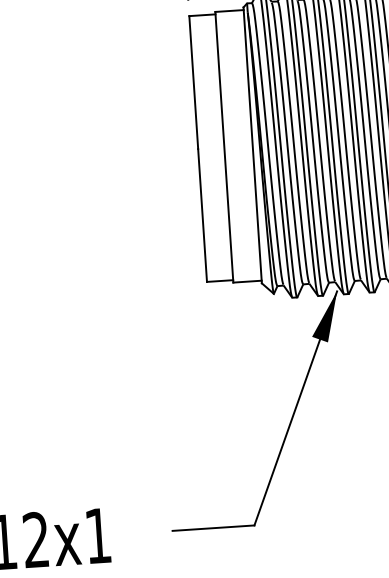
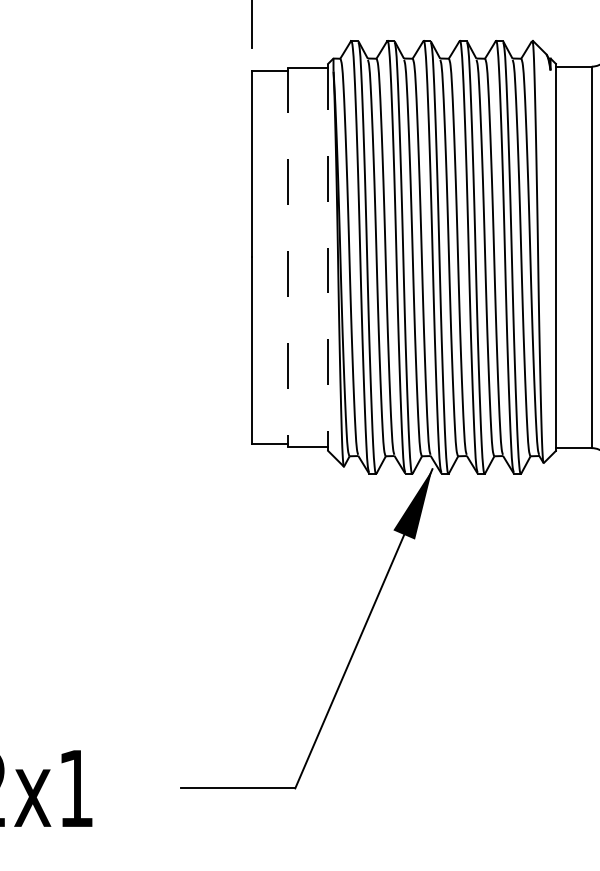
line: (252, 145) -> (328, 257), solid -> dashed
line: (224, 147) -> (288, 257), solid -> dashed

